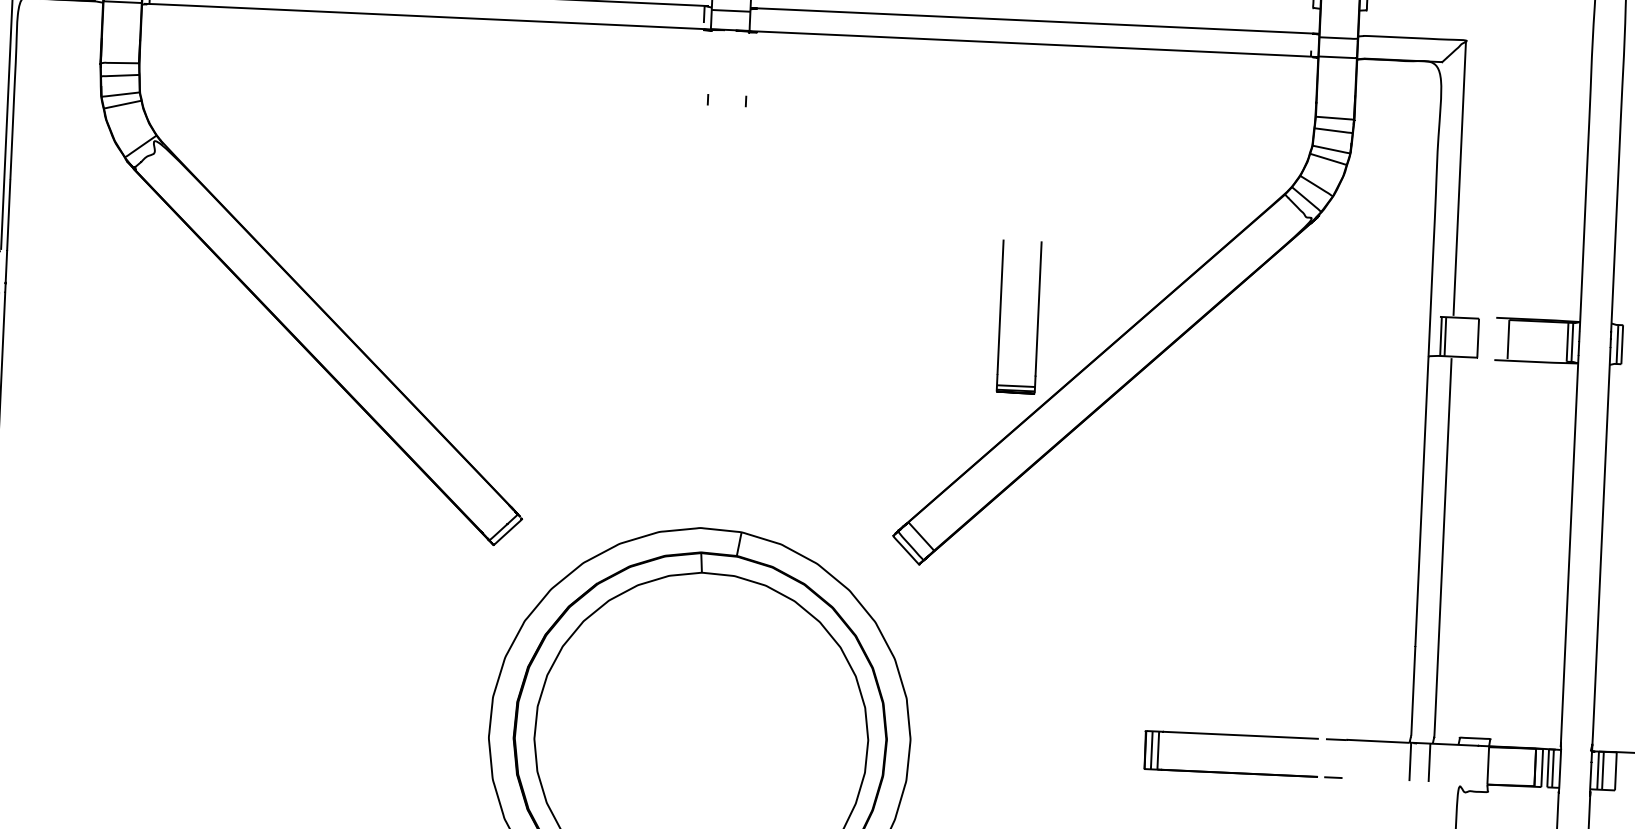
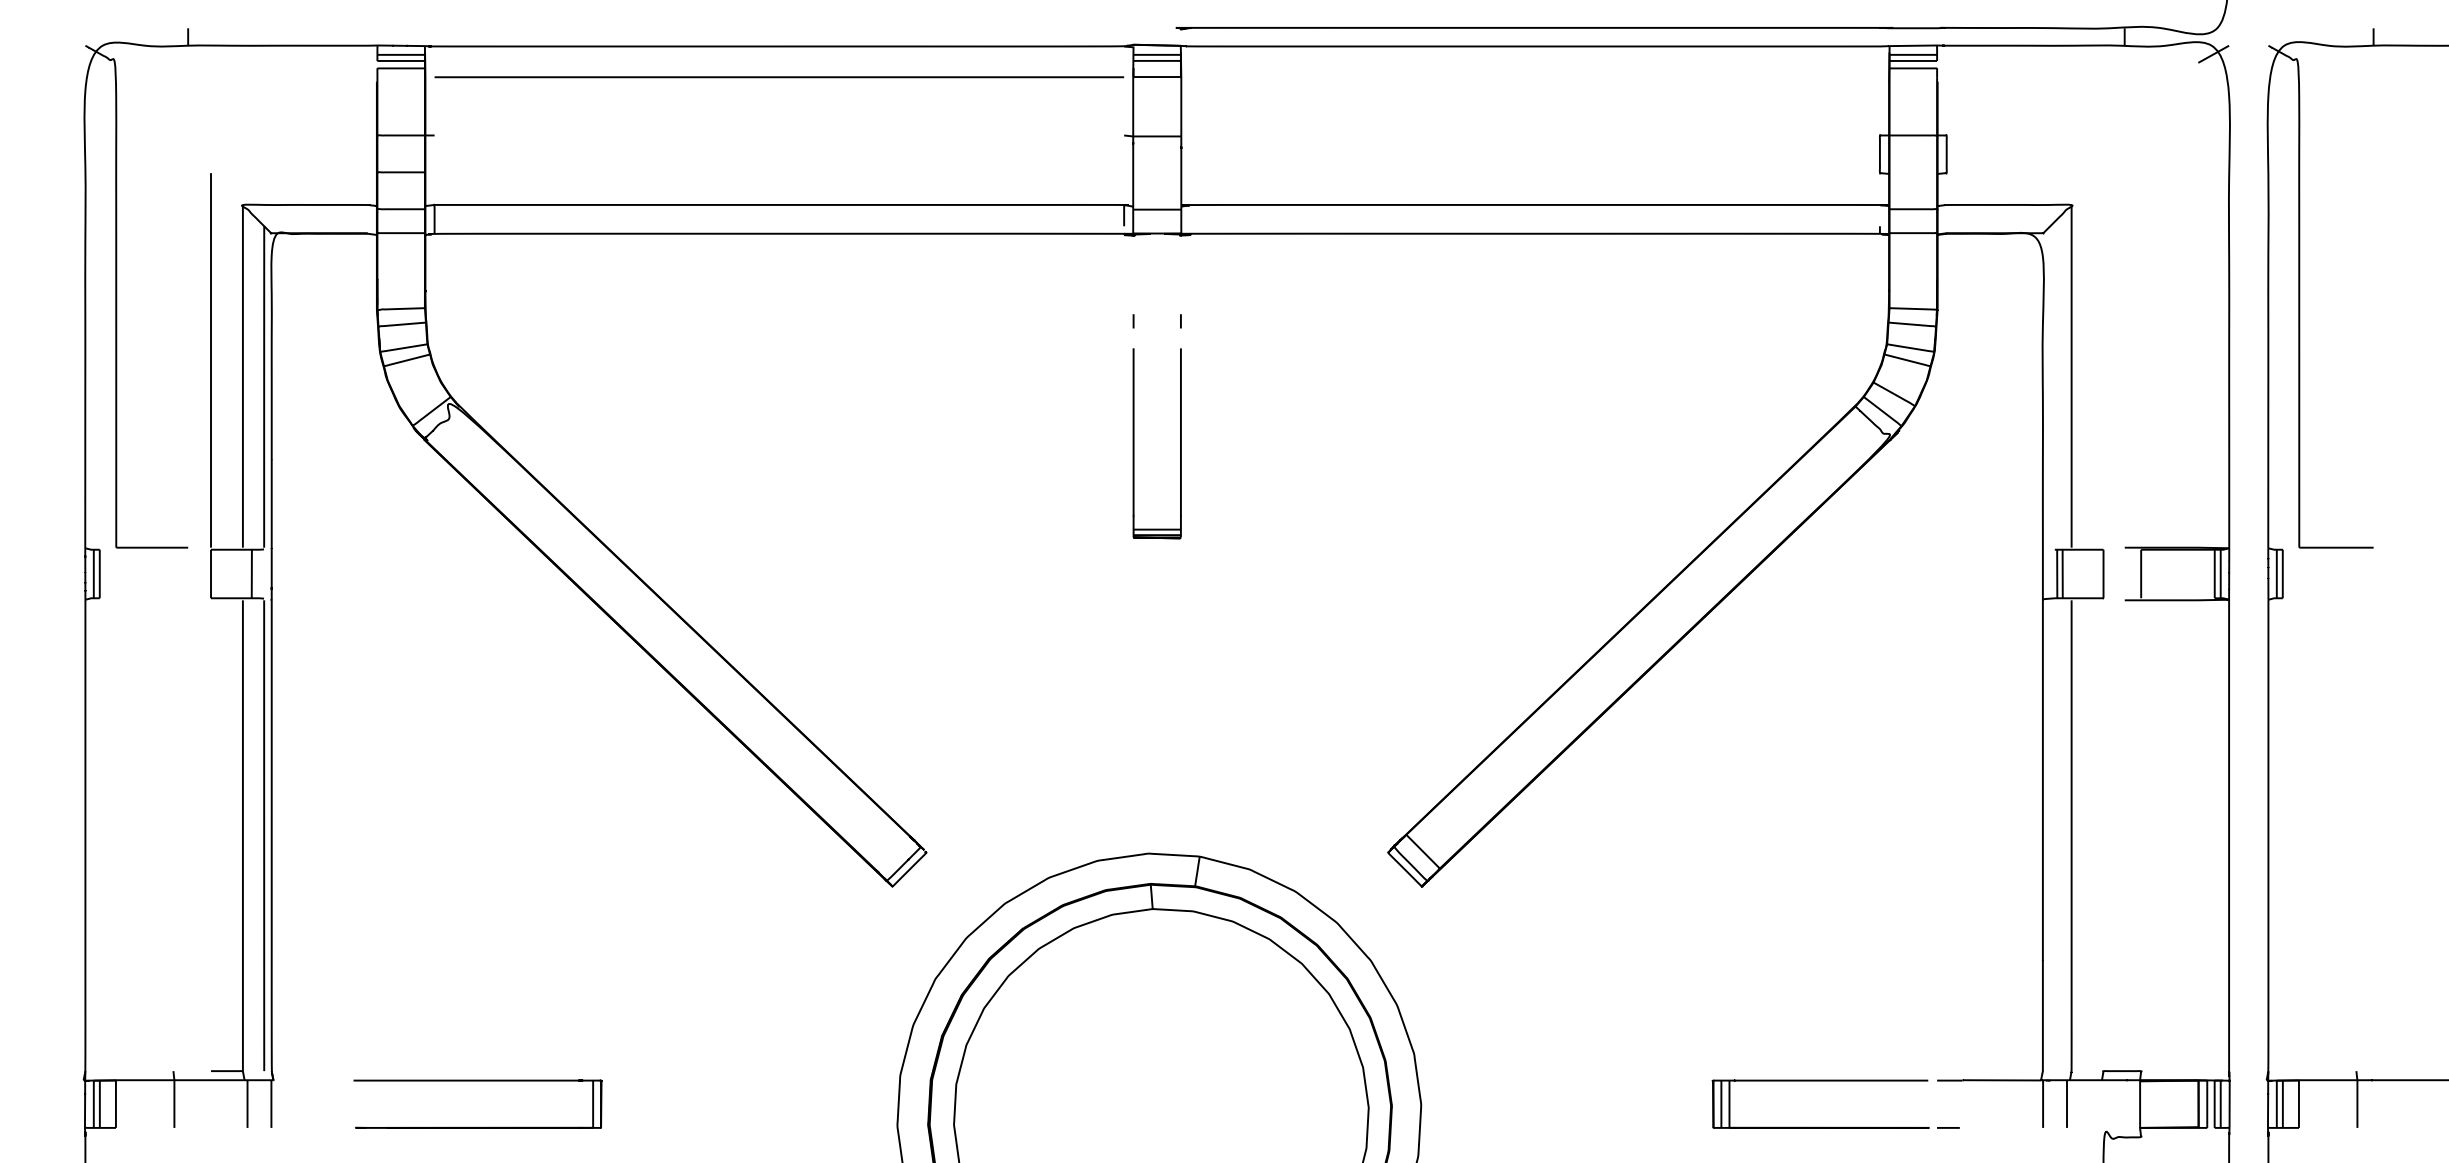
part: (1000, 316) -> (1134, 443), moved
part: (153, 686) -> (477, 1081), added

